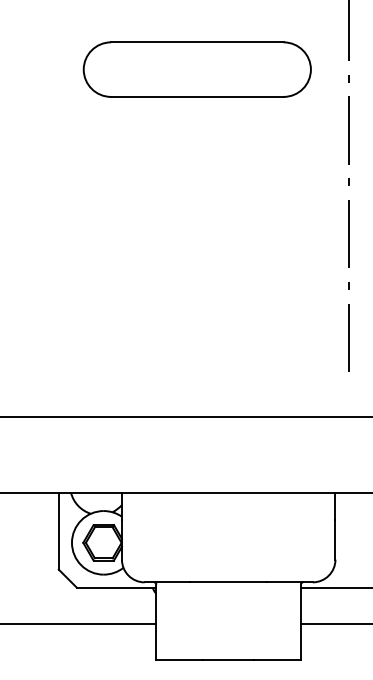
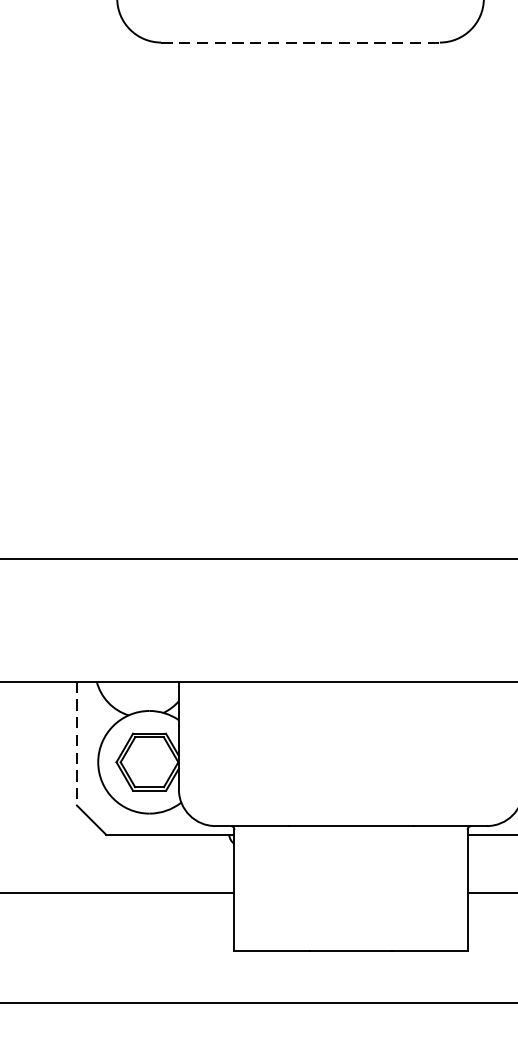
line: (197, 96) -> (300, 41), solid -> dashed
line: (58, 531) -> (76, 743), solid -> dashed

